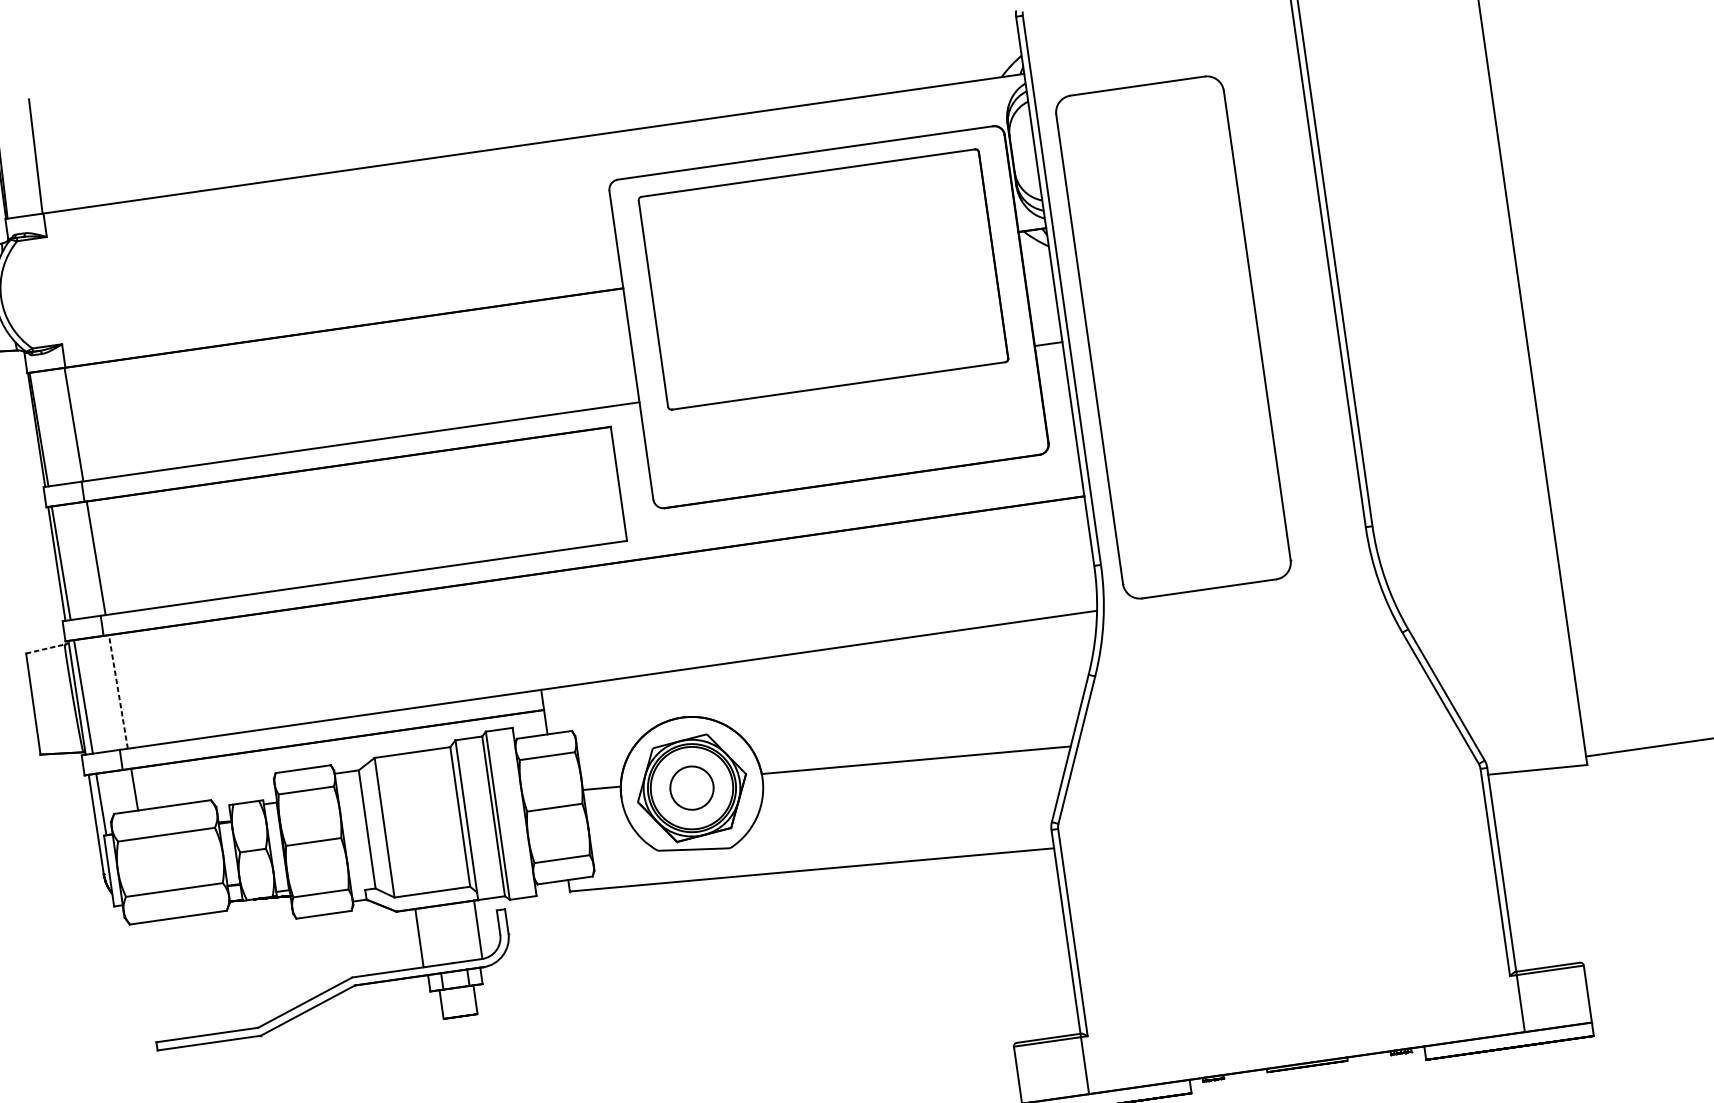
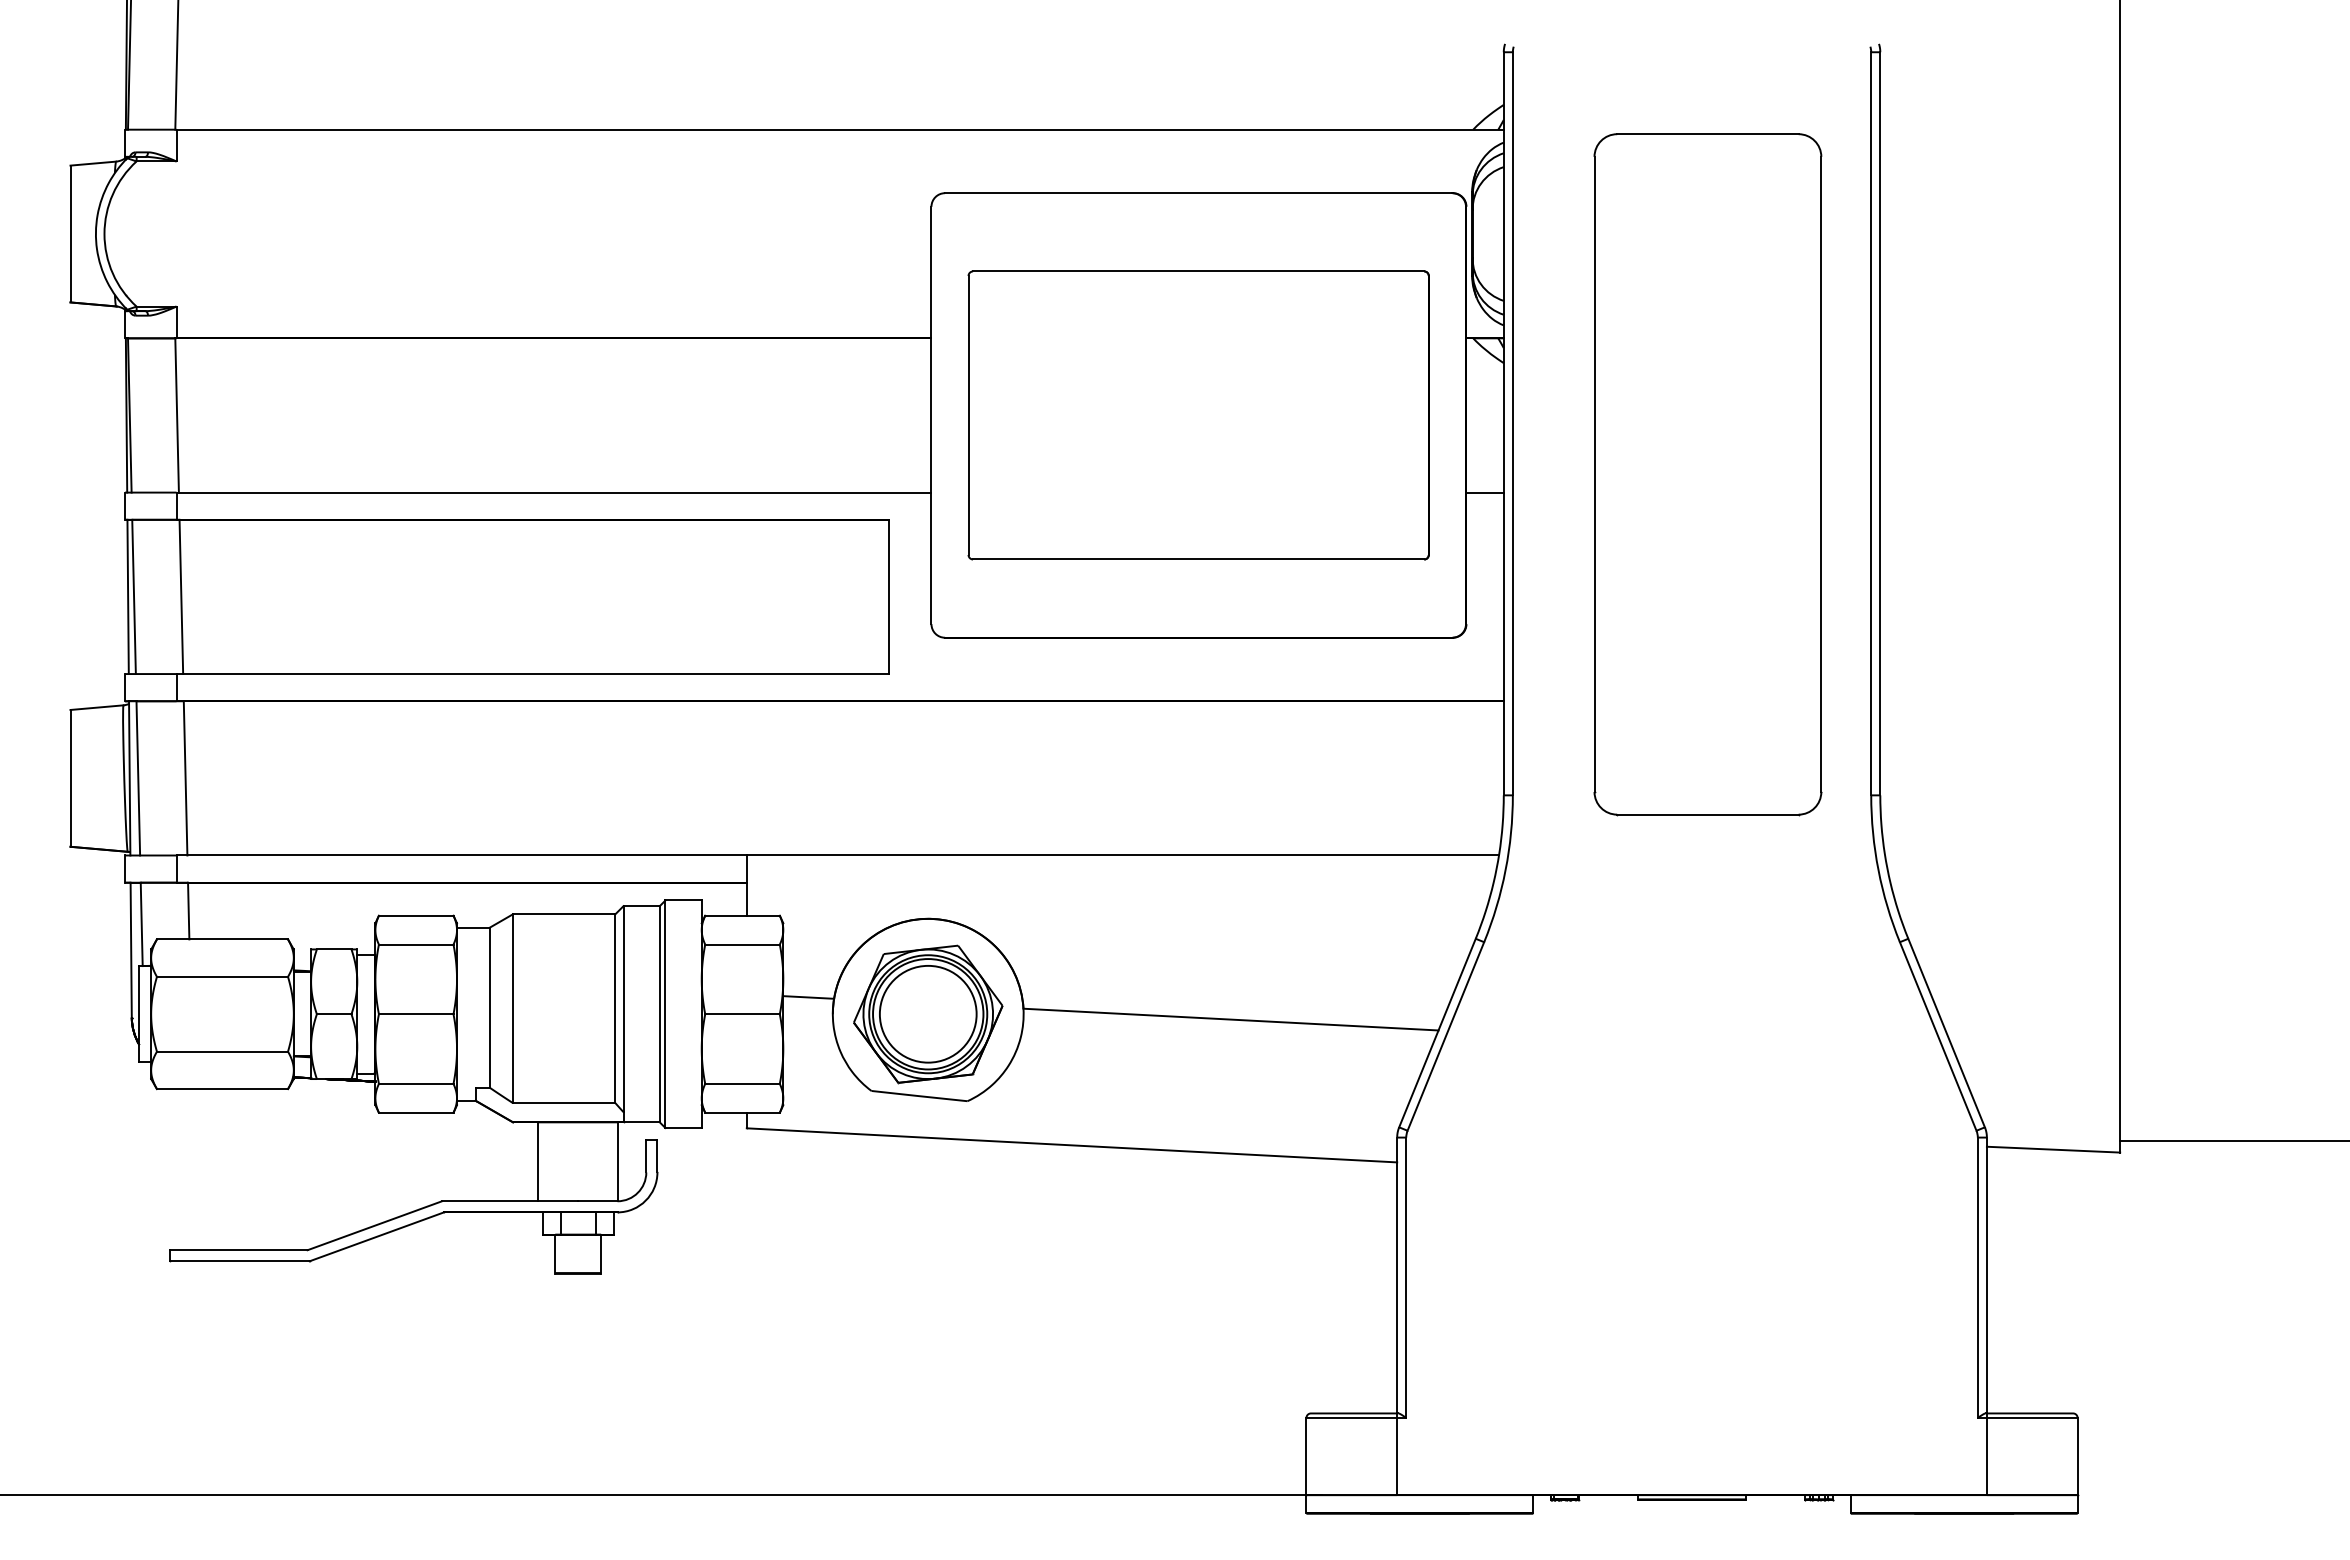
part: (823, 279) -> (1198, 415), moved
part: (1173, 337) -> (1707, 474), moved
line: (45, 648) -> (96, 707), dashed -> solid
line: (118, 691) -> (185, 777), dashed -> solid
circle: (691, 787) -> (927, 1013), size x1.67

